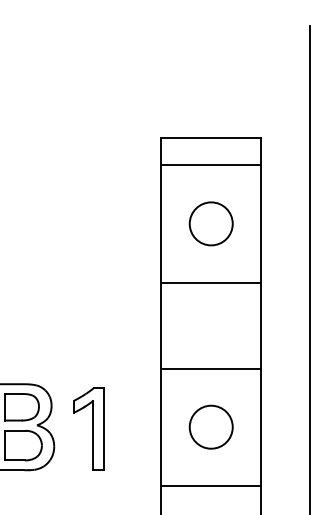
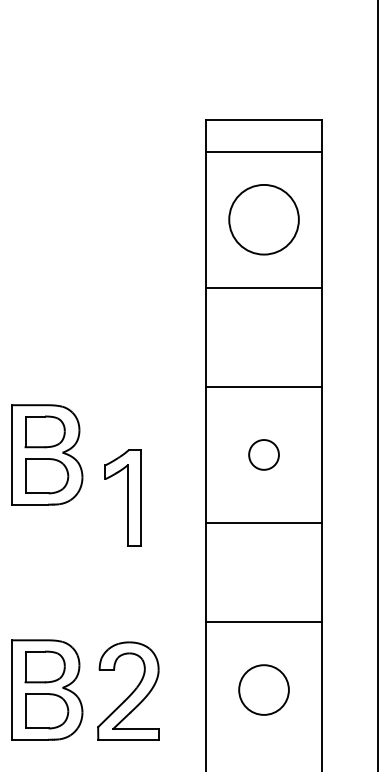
circle: (210, 223) -> (263, 219), size x1.4
circle: (210, 426) -> (263, 454), size x0.6
part: (88, 428) -> (122, 497), moved

